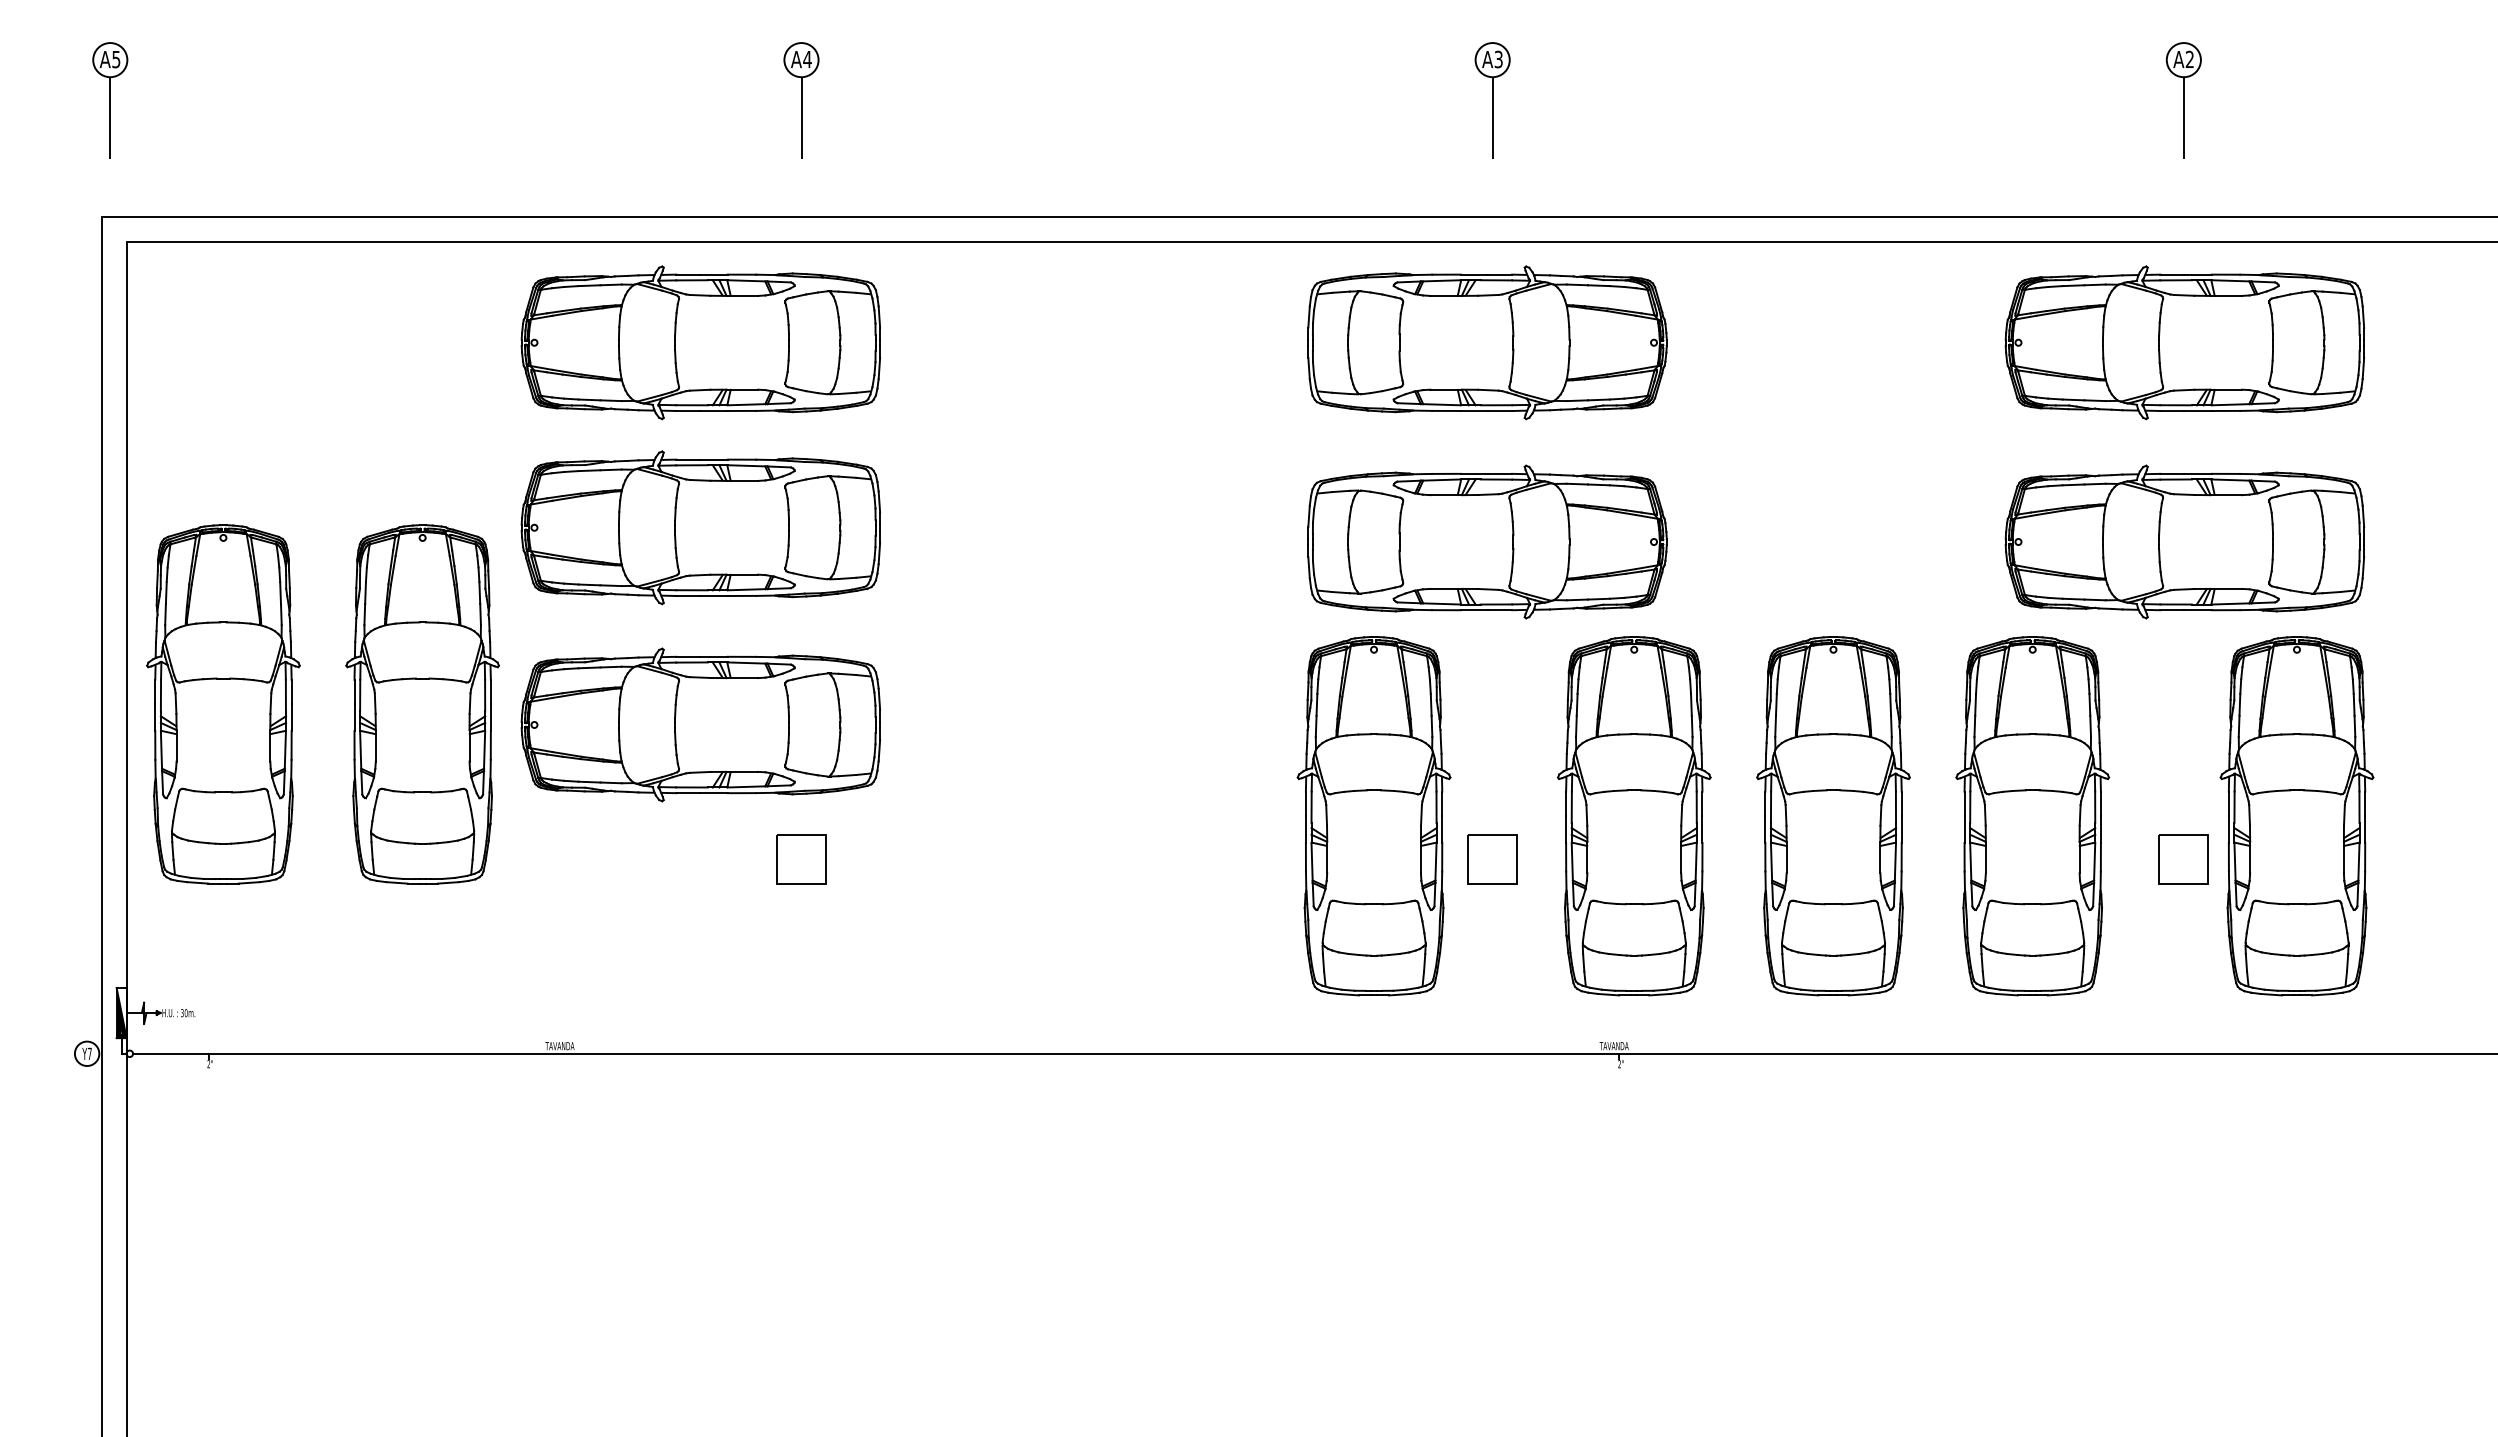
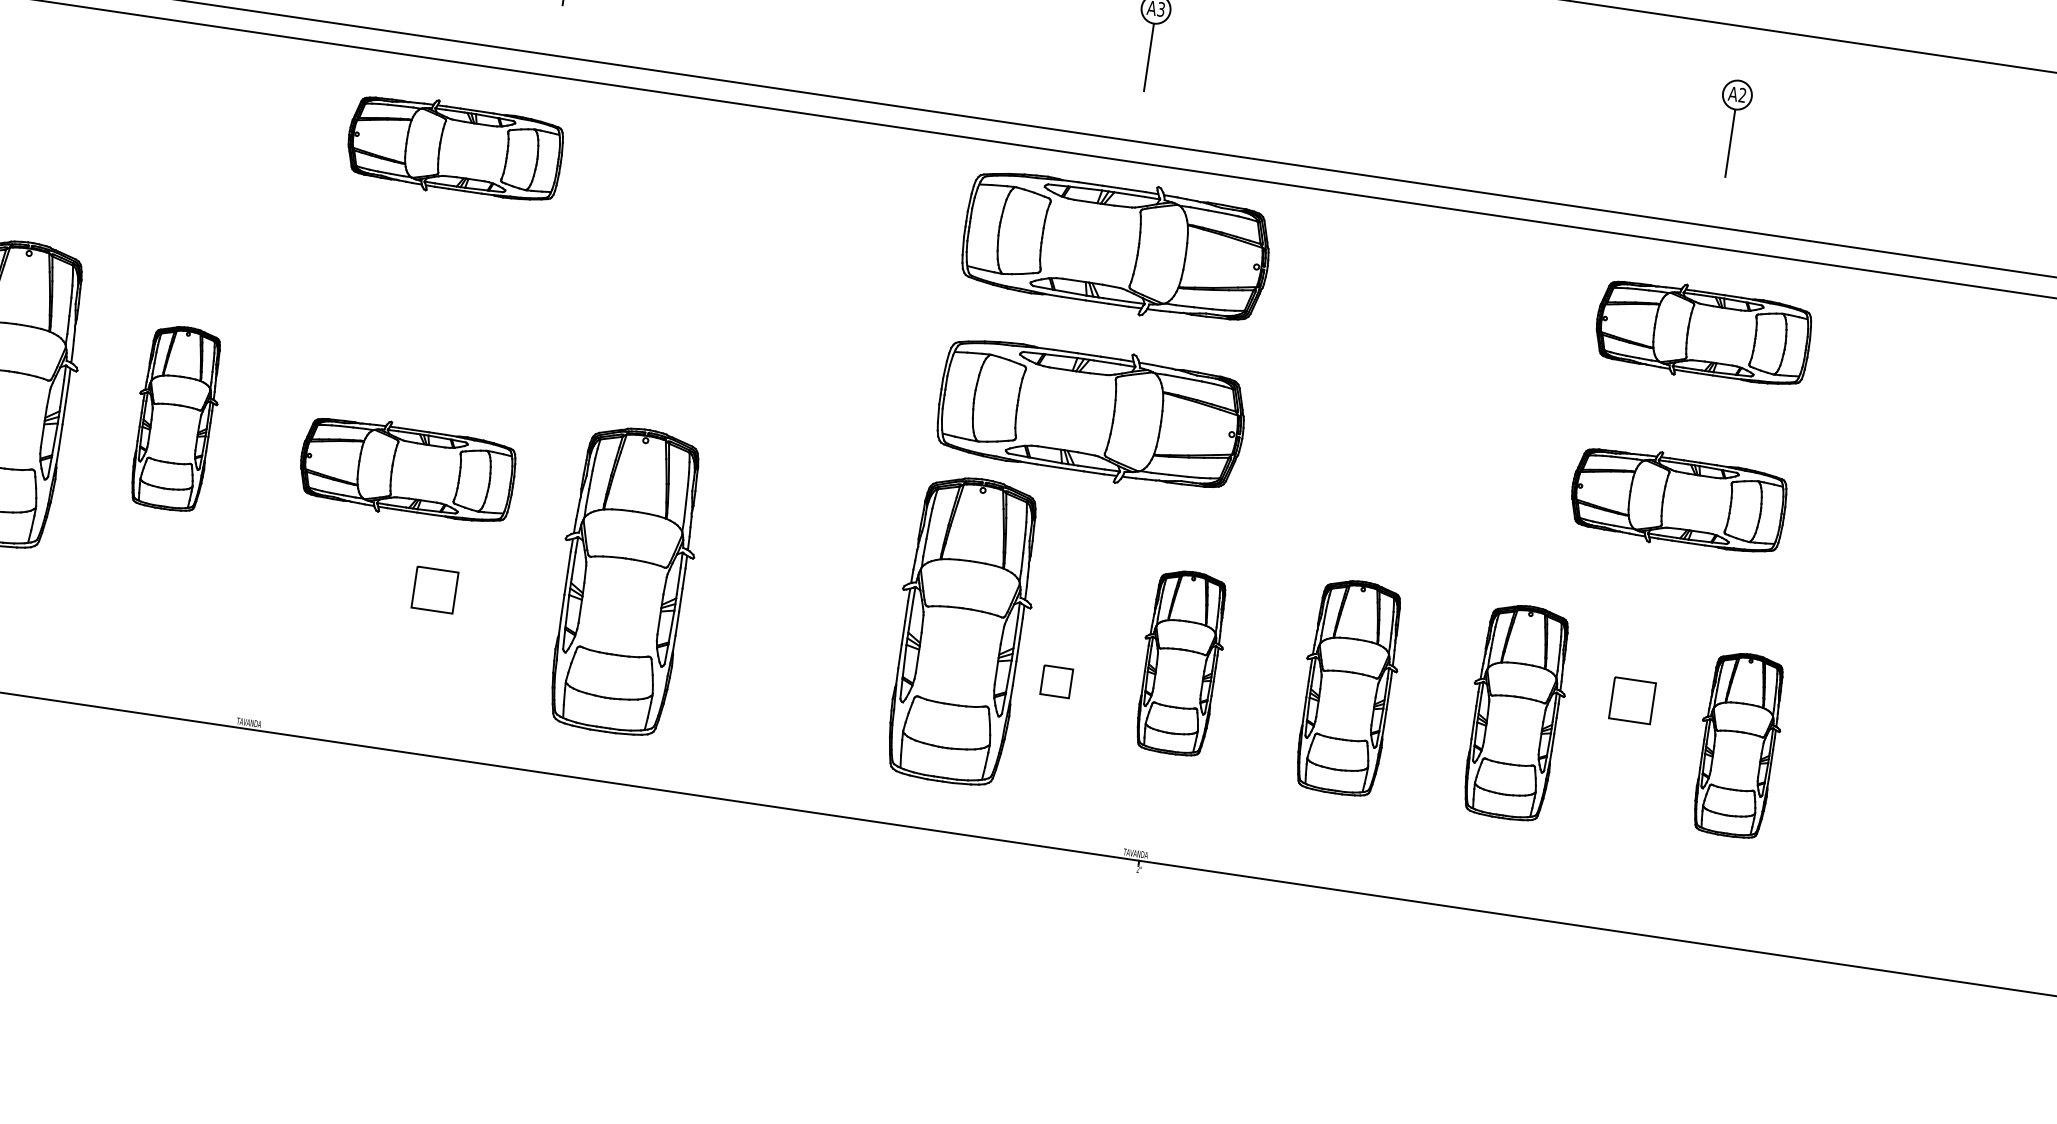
part: (700, 342) -> (454, 148), size x0.7
part: (2184, 342) -> (1702, 332), size x0.7
part: (700, 527) -> (431, 303), removed
part: (2184, 541) -> (1678, 500), size x0.7
part: (422, 704) -> (175, 418), size x0.6
part: (700, 724) -> (407, 469), size x0.7
part: (972, 816) -> (624, 580), added
part: (1634, 816) -> (1181, 663), size x0.6
part: (1833, 816) -> (1348, 687), size x0.7
part: (2032, 816) -> (1516, 712), size x0.7
part: (2296, 816) -> (1738, 745), size x0.6
part: (801, 859) -> (435, 589), moved
part: (1492, 859) -> (1056, 681), size x0.7
part: (2183, 859) -> (1632, 700), moved

